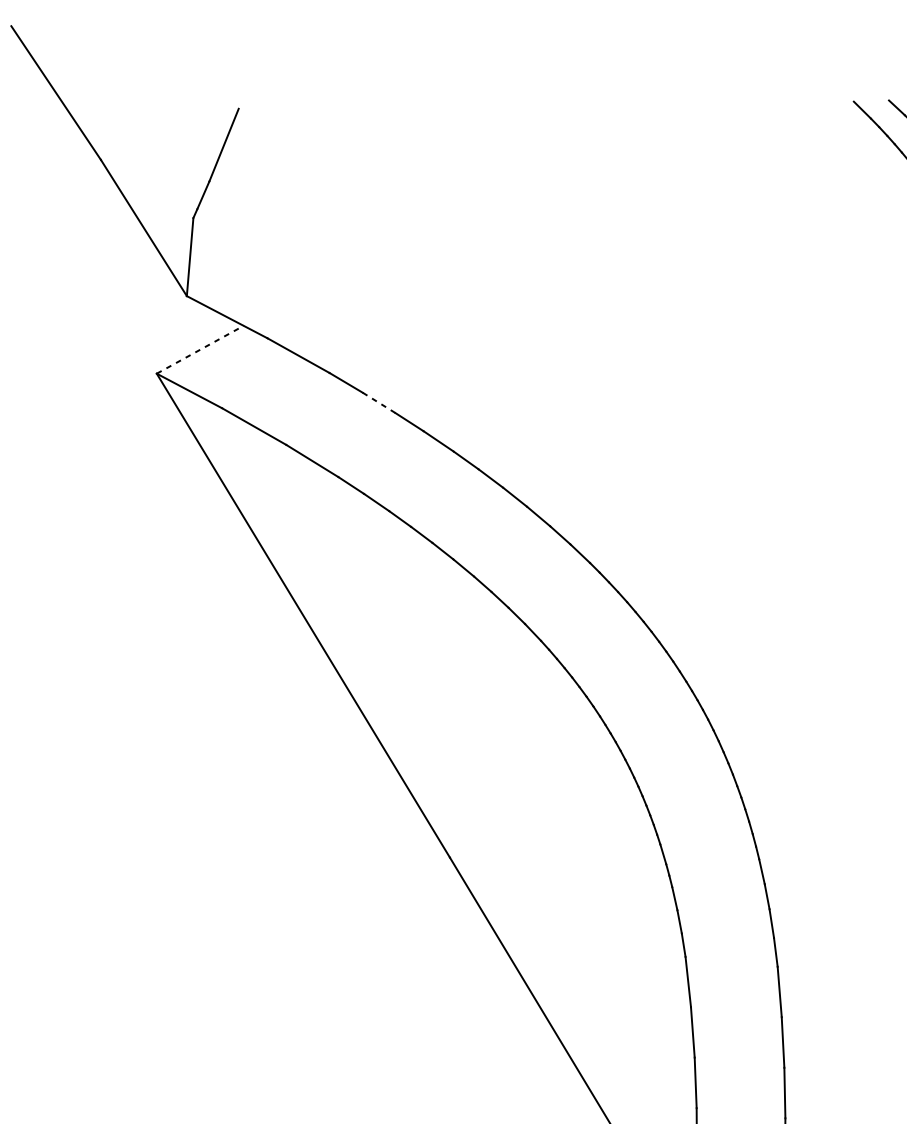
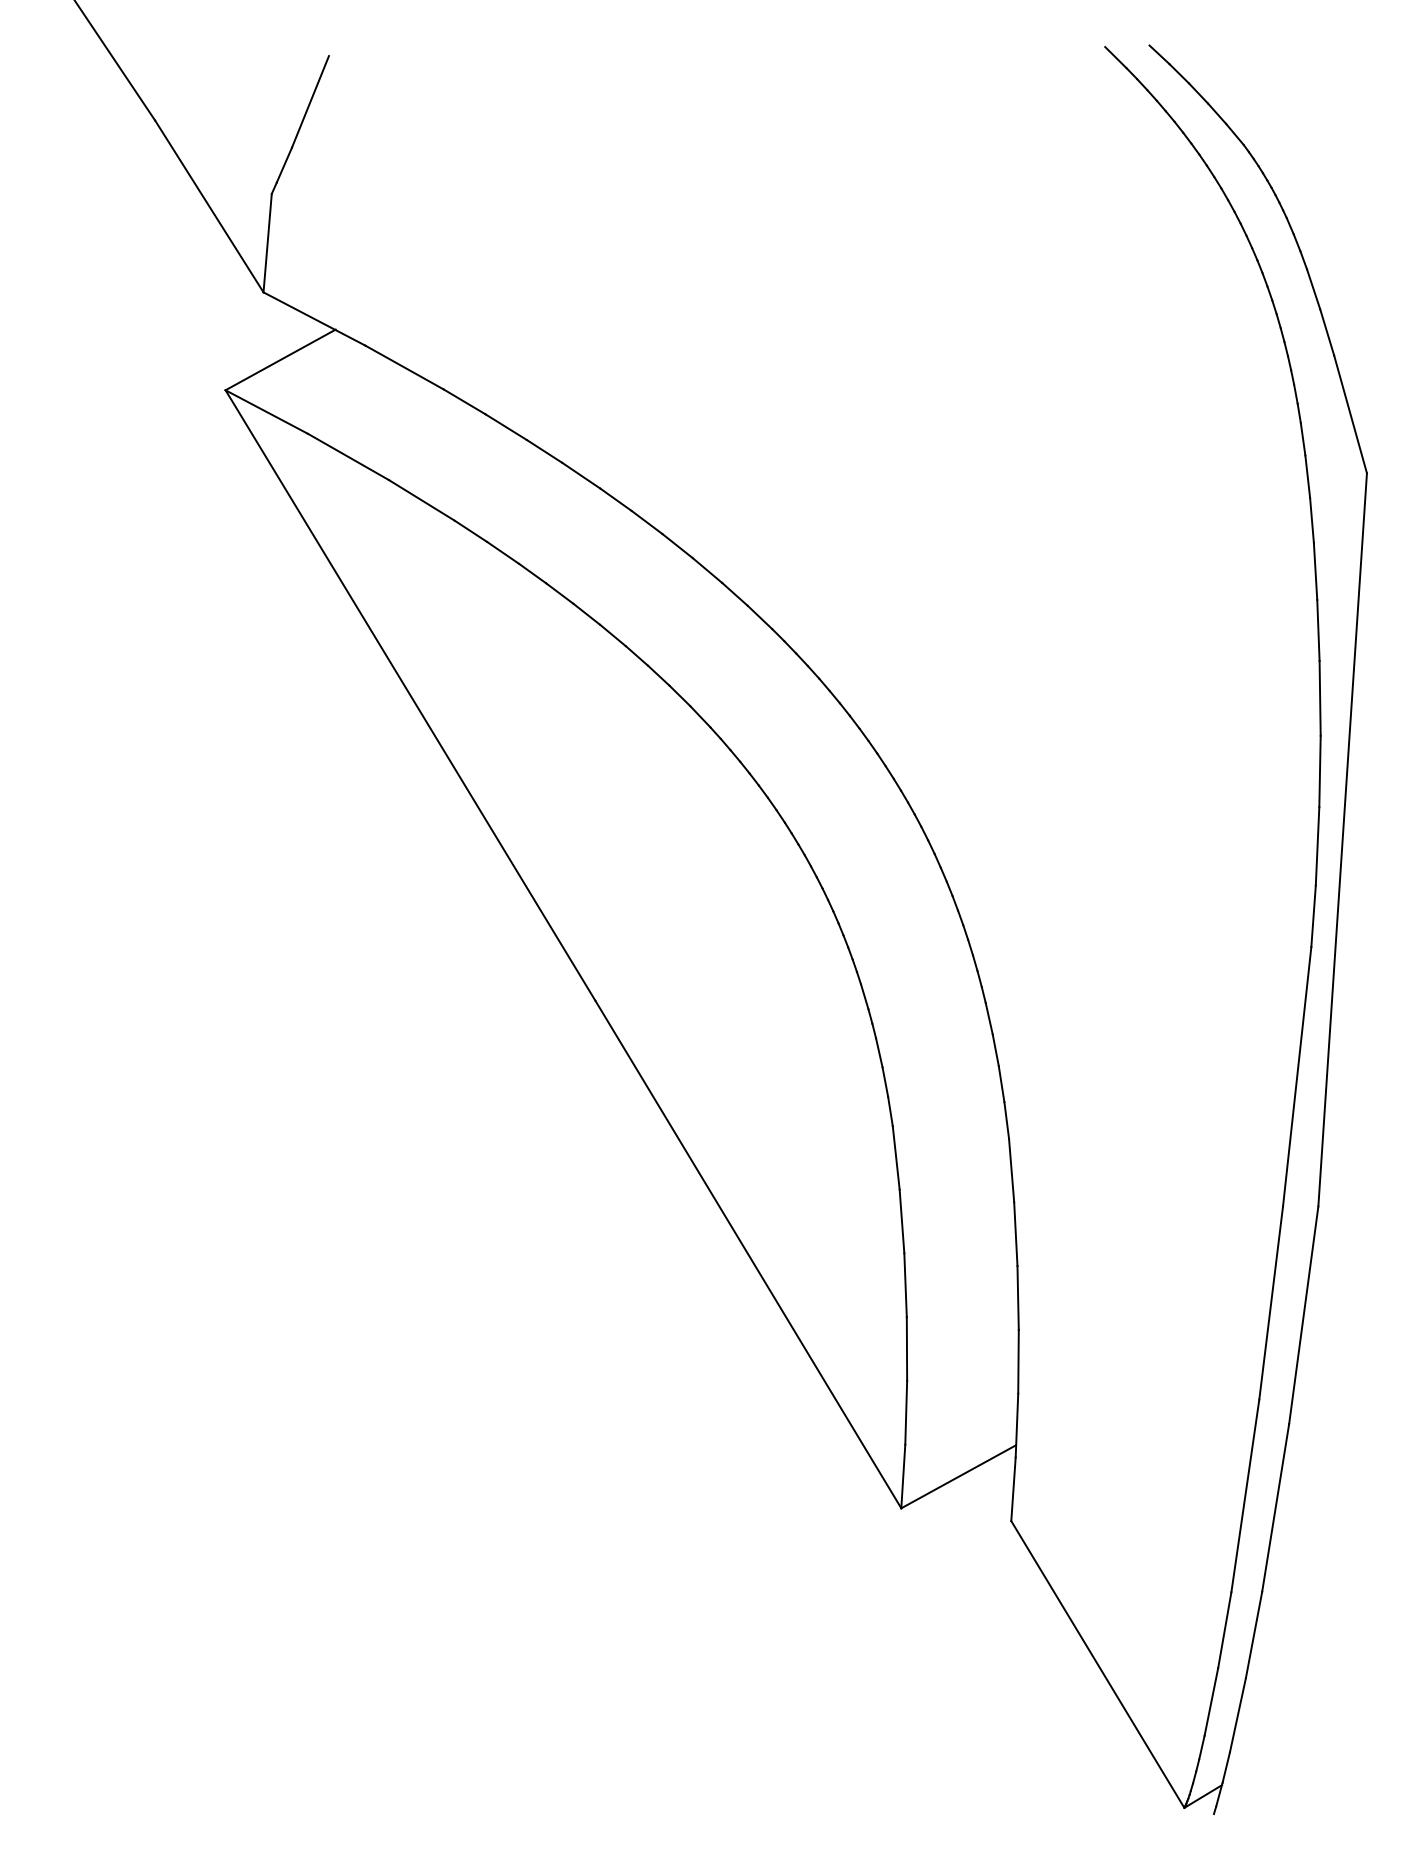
line: (200, 349) -> (280, 359), dashed -> solid
line: (379, 403) -> (506, 427), dashed -> solid

